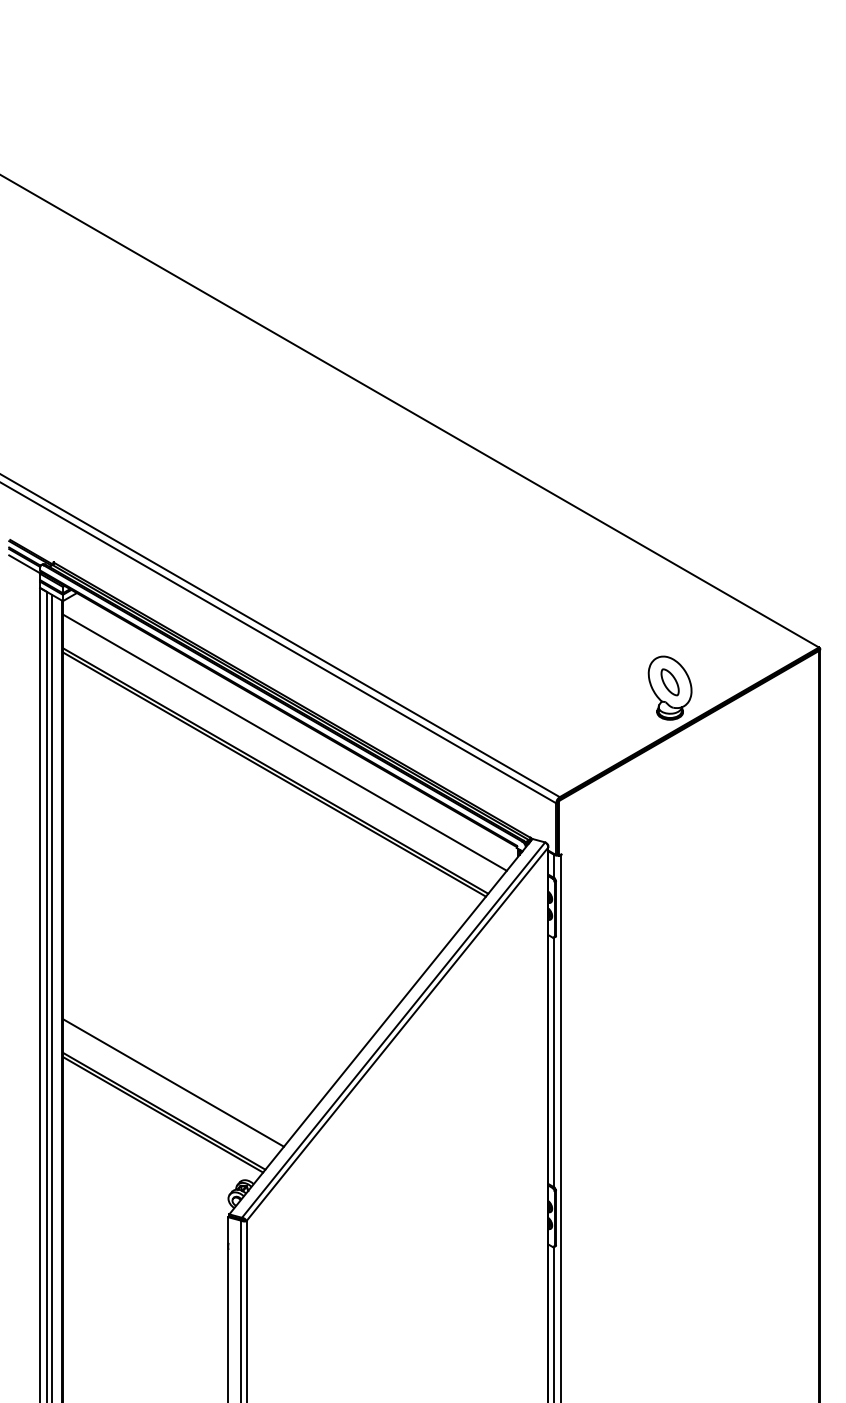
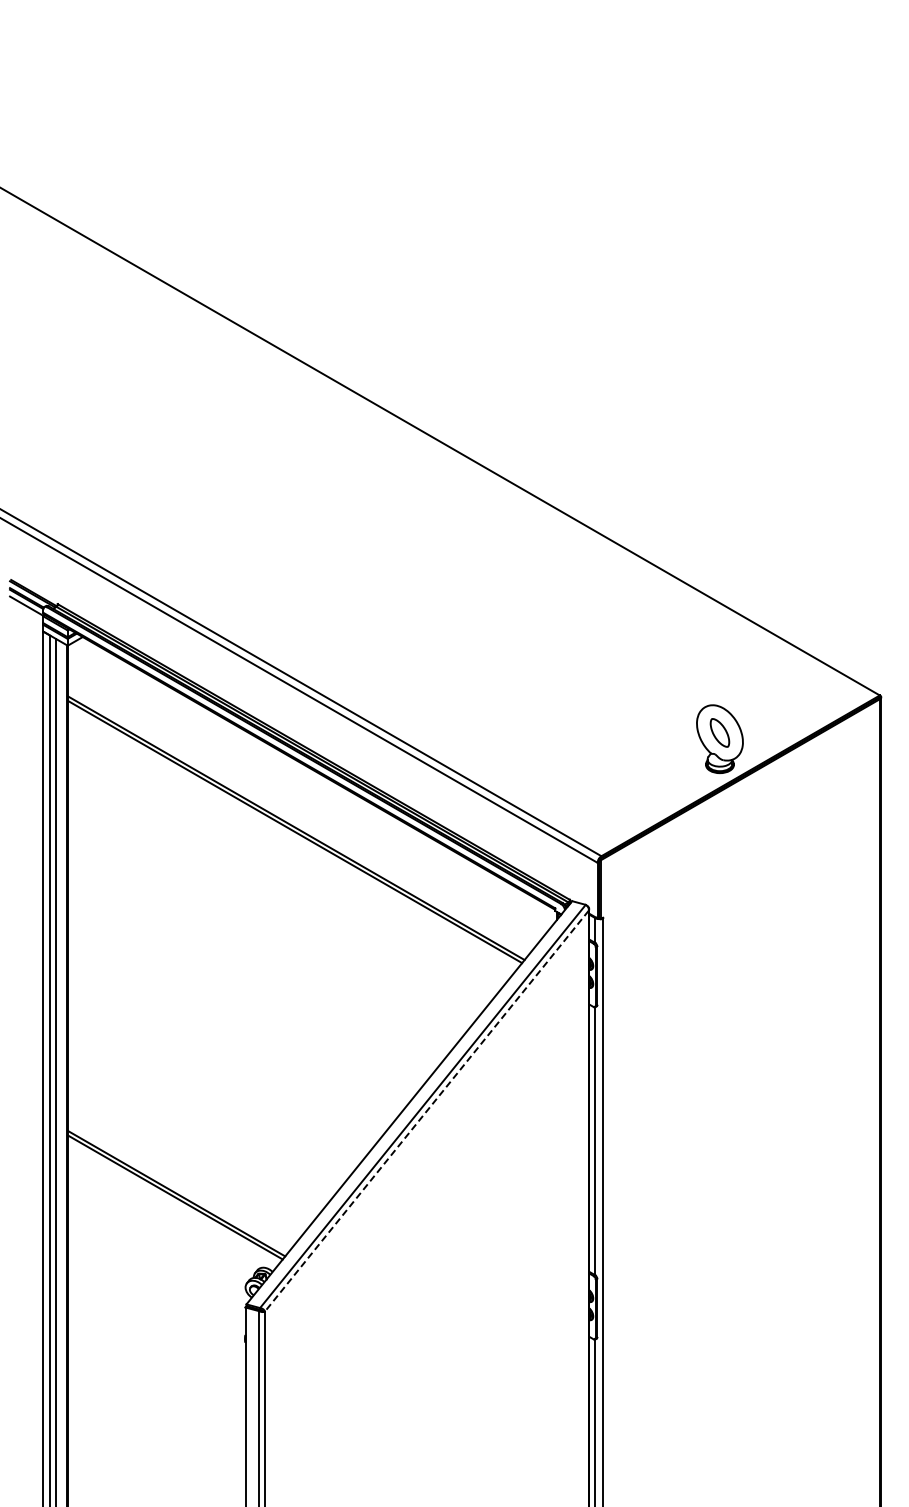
line: (284, 742) -> (305, 797), removed
line: (396, 1034) -> (426, 1111), solid -> dashed
line: (173, 1082) -> (186, 1162), removed

